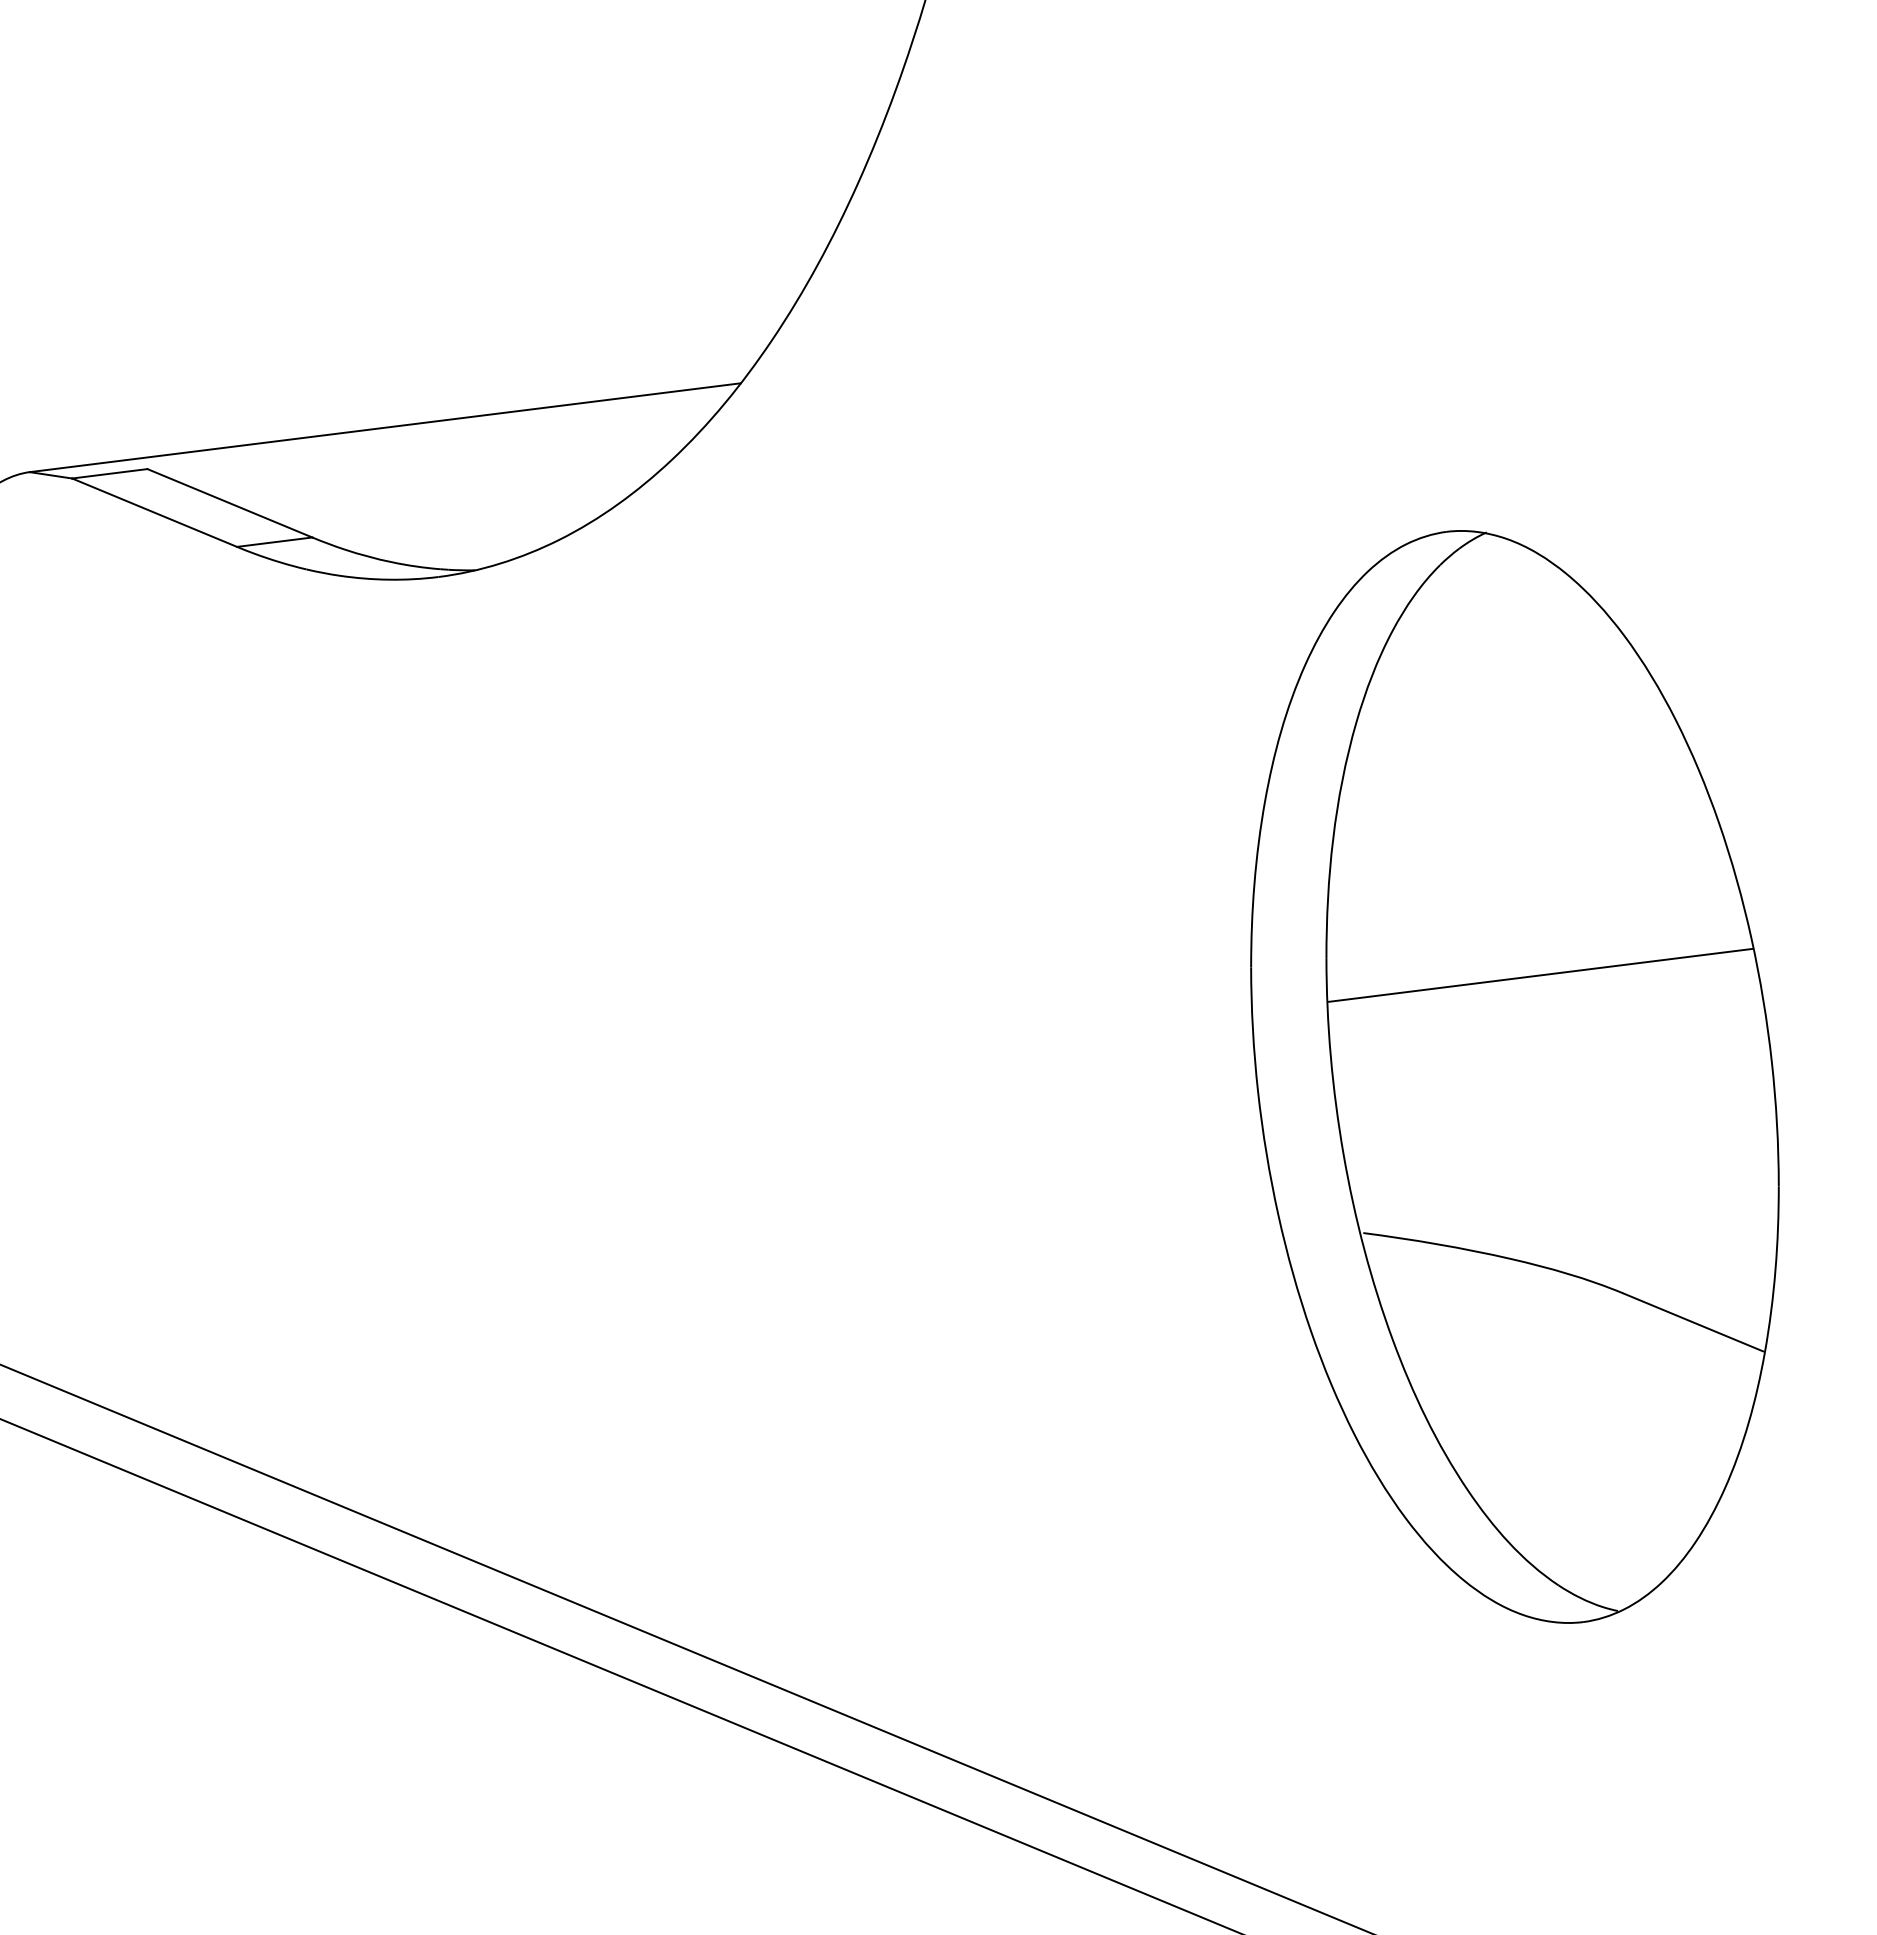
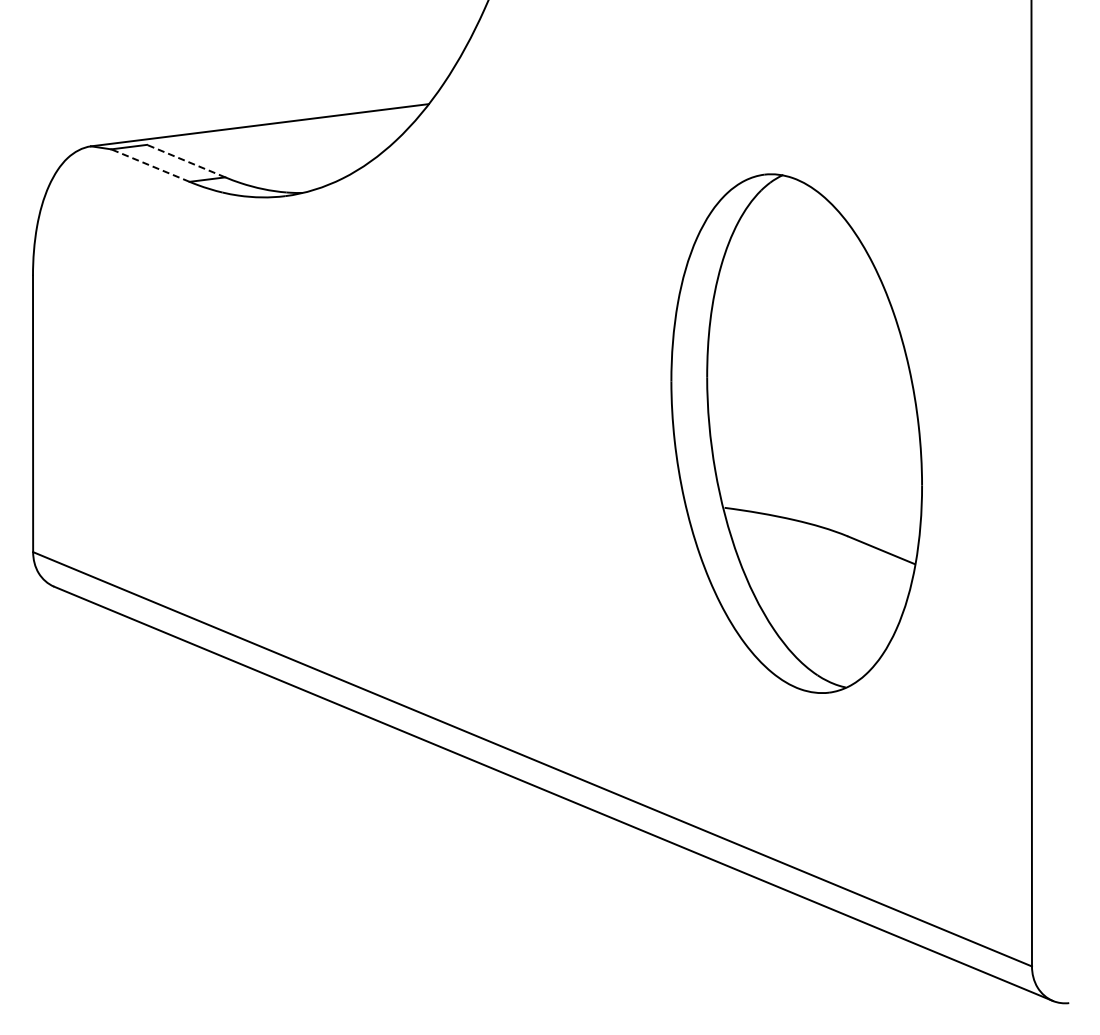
line: (228, 501) -> (185, 160), solid -> dashed
line: (152, 512) -> (149, 165), solid -> dashed
line: (1539, 973) -> (808, 384), removed

